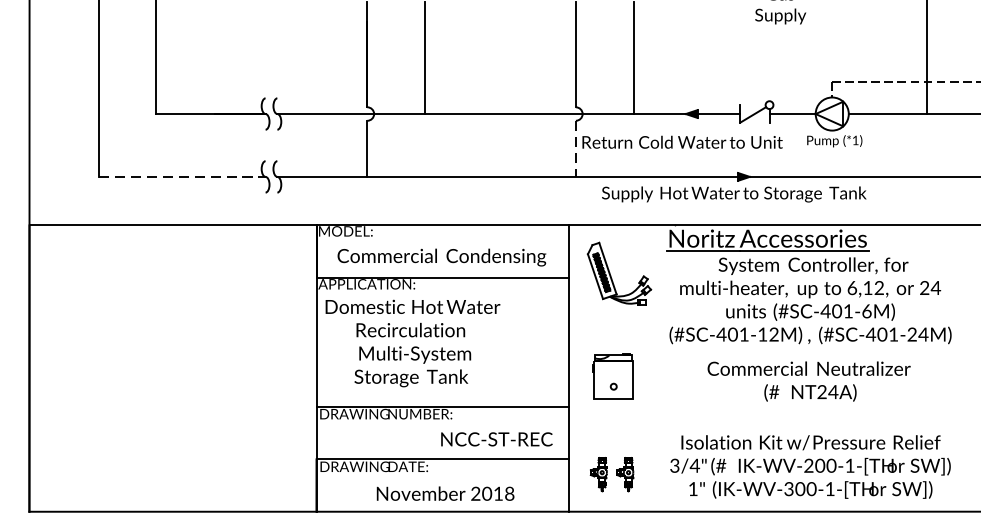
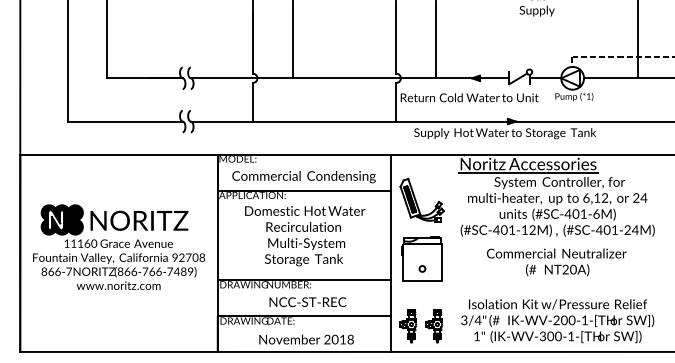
line: (576, 149) -> (396, 102), dashed -> solid
line: (182, 176) -> (125, 121), dashed -> solid
part: (619, 272) -> (422, 199), moved
text: (413, 343) -> (305, 236), moved
part: (173, 358) -> (119, 246), added
part: (612, 375) -> (421, 258), size x1.43
text: (832, 391) -> (572, 269), NT24A) -> NT20A)
text: (496, 438) -> (307, 301), moved
part: (611, 474) -> (420, 326), size x1.43

